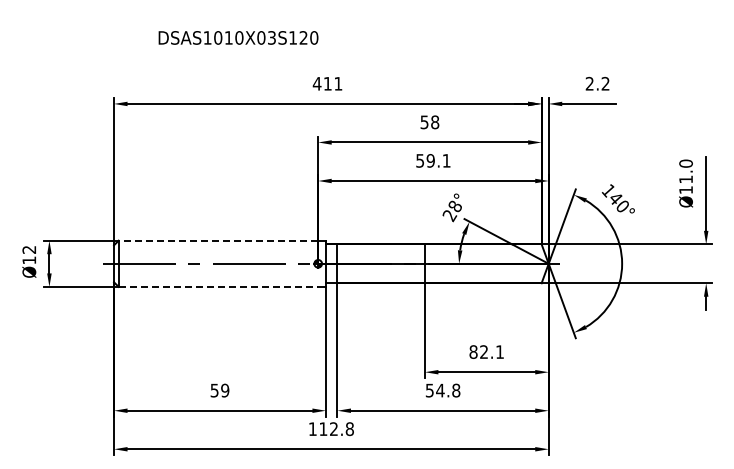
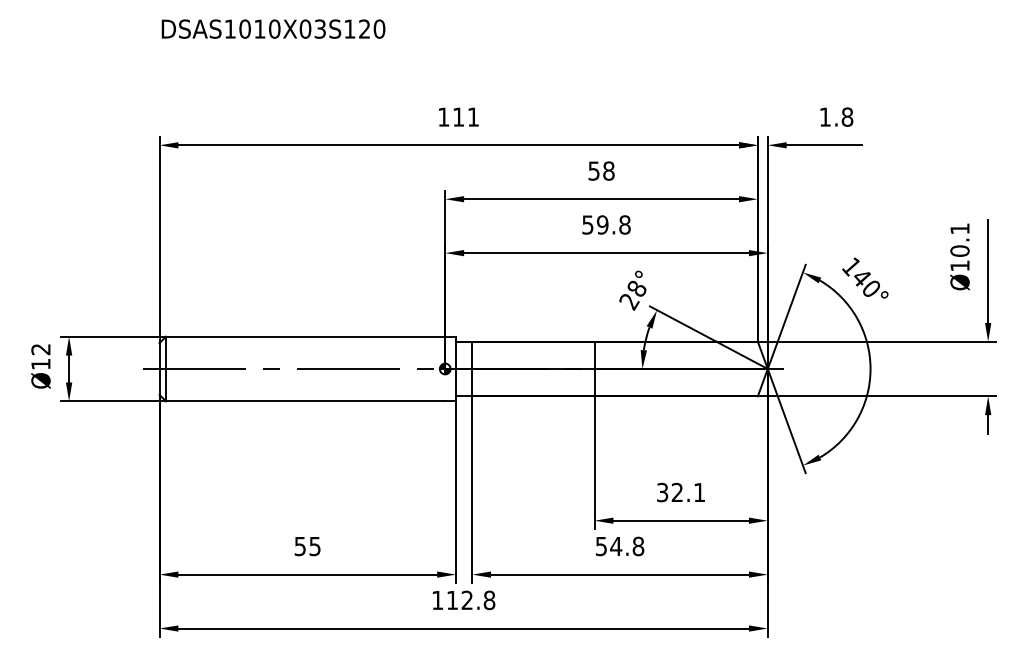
text: (238, 37) -> (273, 28), moved
text: (316, 83) -> (442, 116), 411 -> 111
text: (597, 83) -> (836, 116), 2.2 -> 1.8
text: (446, 160) -> (624, 224), 59.1 -> 59.8
text: (685, 171) -> (959, 239), Ø11.0 -> Ø10.1
line: (218, 240) -> (305, 336), dashed -> solid
line: (218, 286) -> (305, 400), dashed -> solid
text: (473, 351) -> (662, 491), 82.1 -> 32.1
text: (225, 390) -> (315, 546), 59 -> 55

